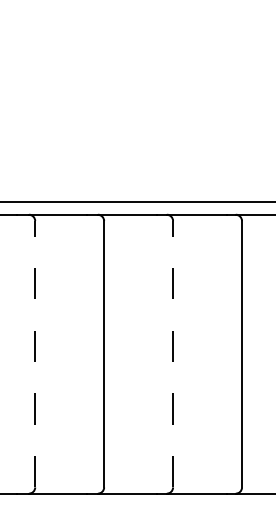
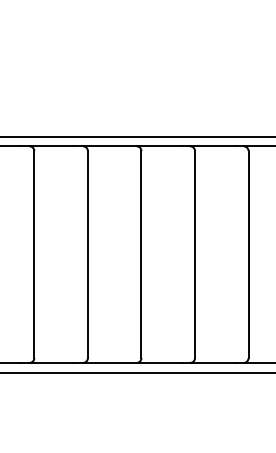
line: (34, 354) -> (87, 254), dashed -> solid
line: (173, 354) -> (195, 254), dashed -> solid

